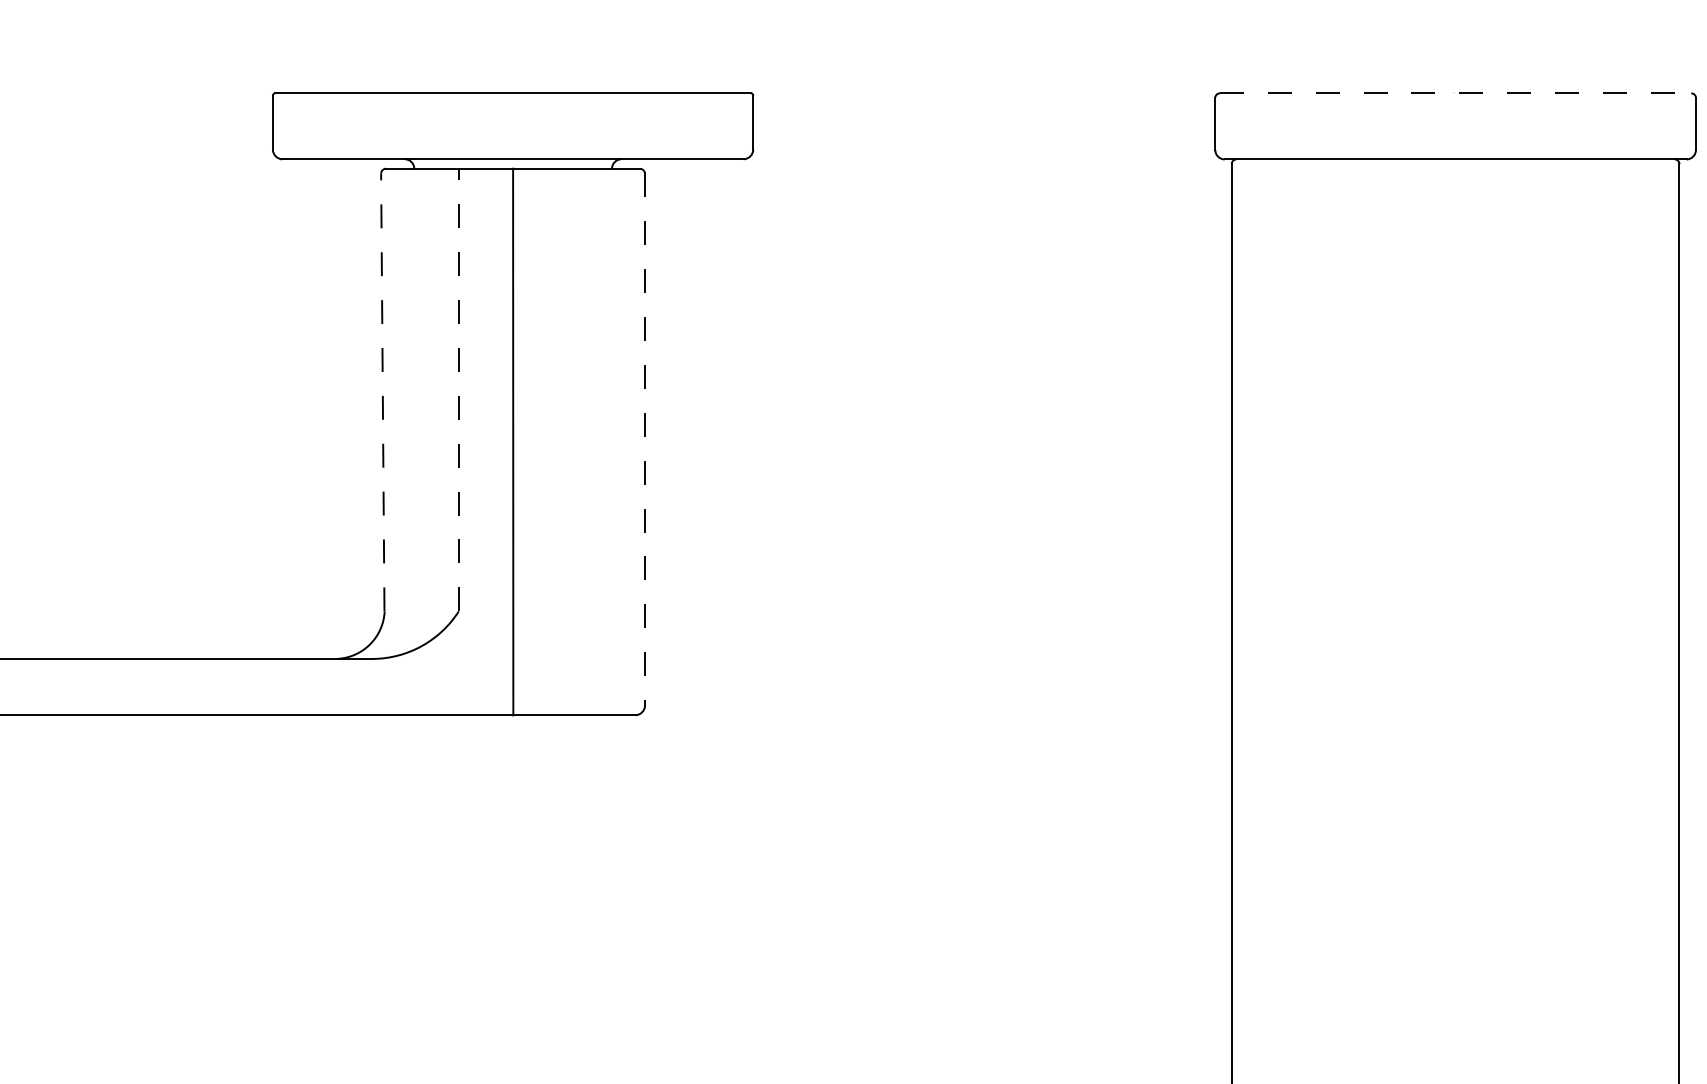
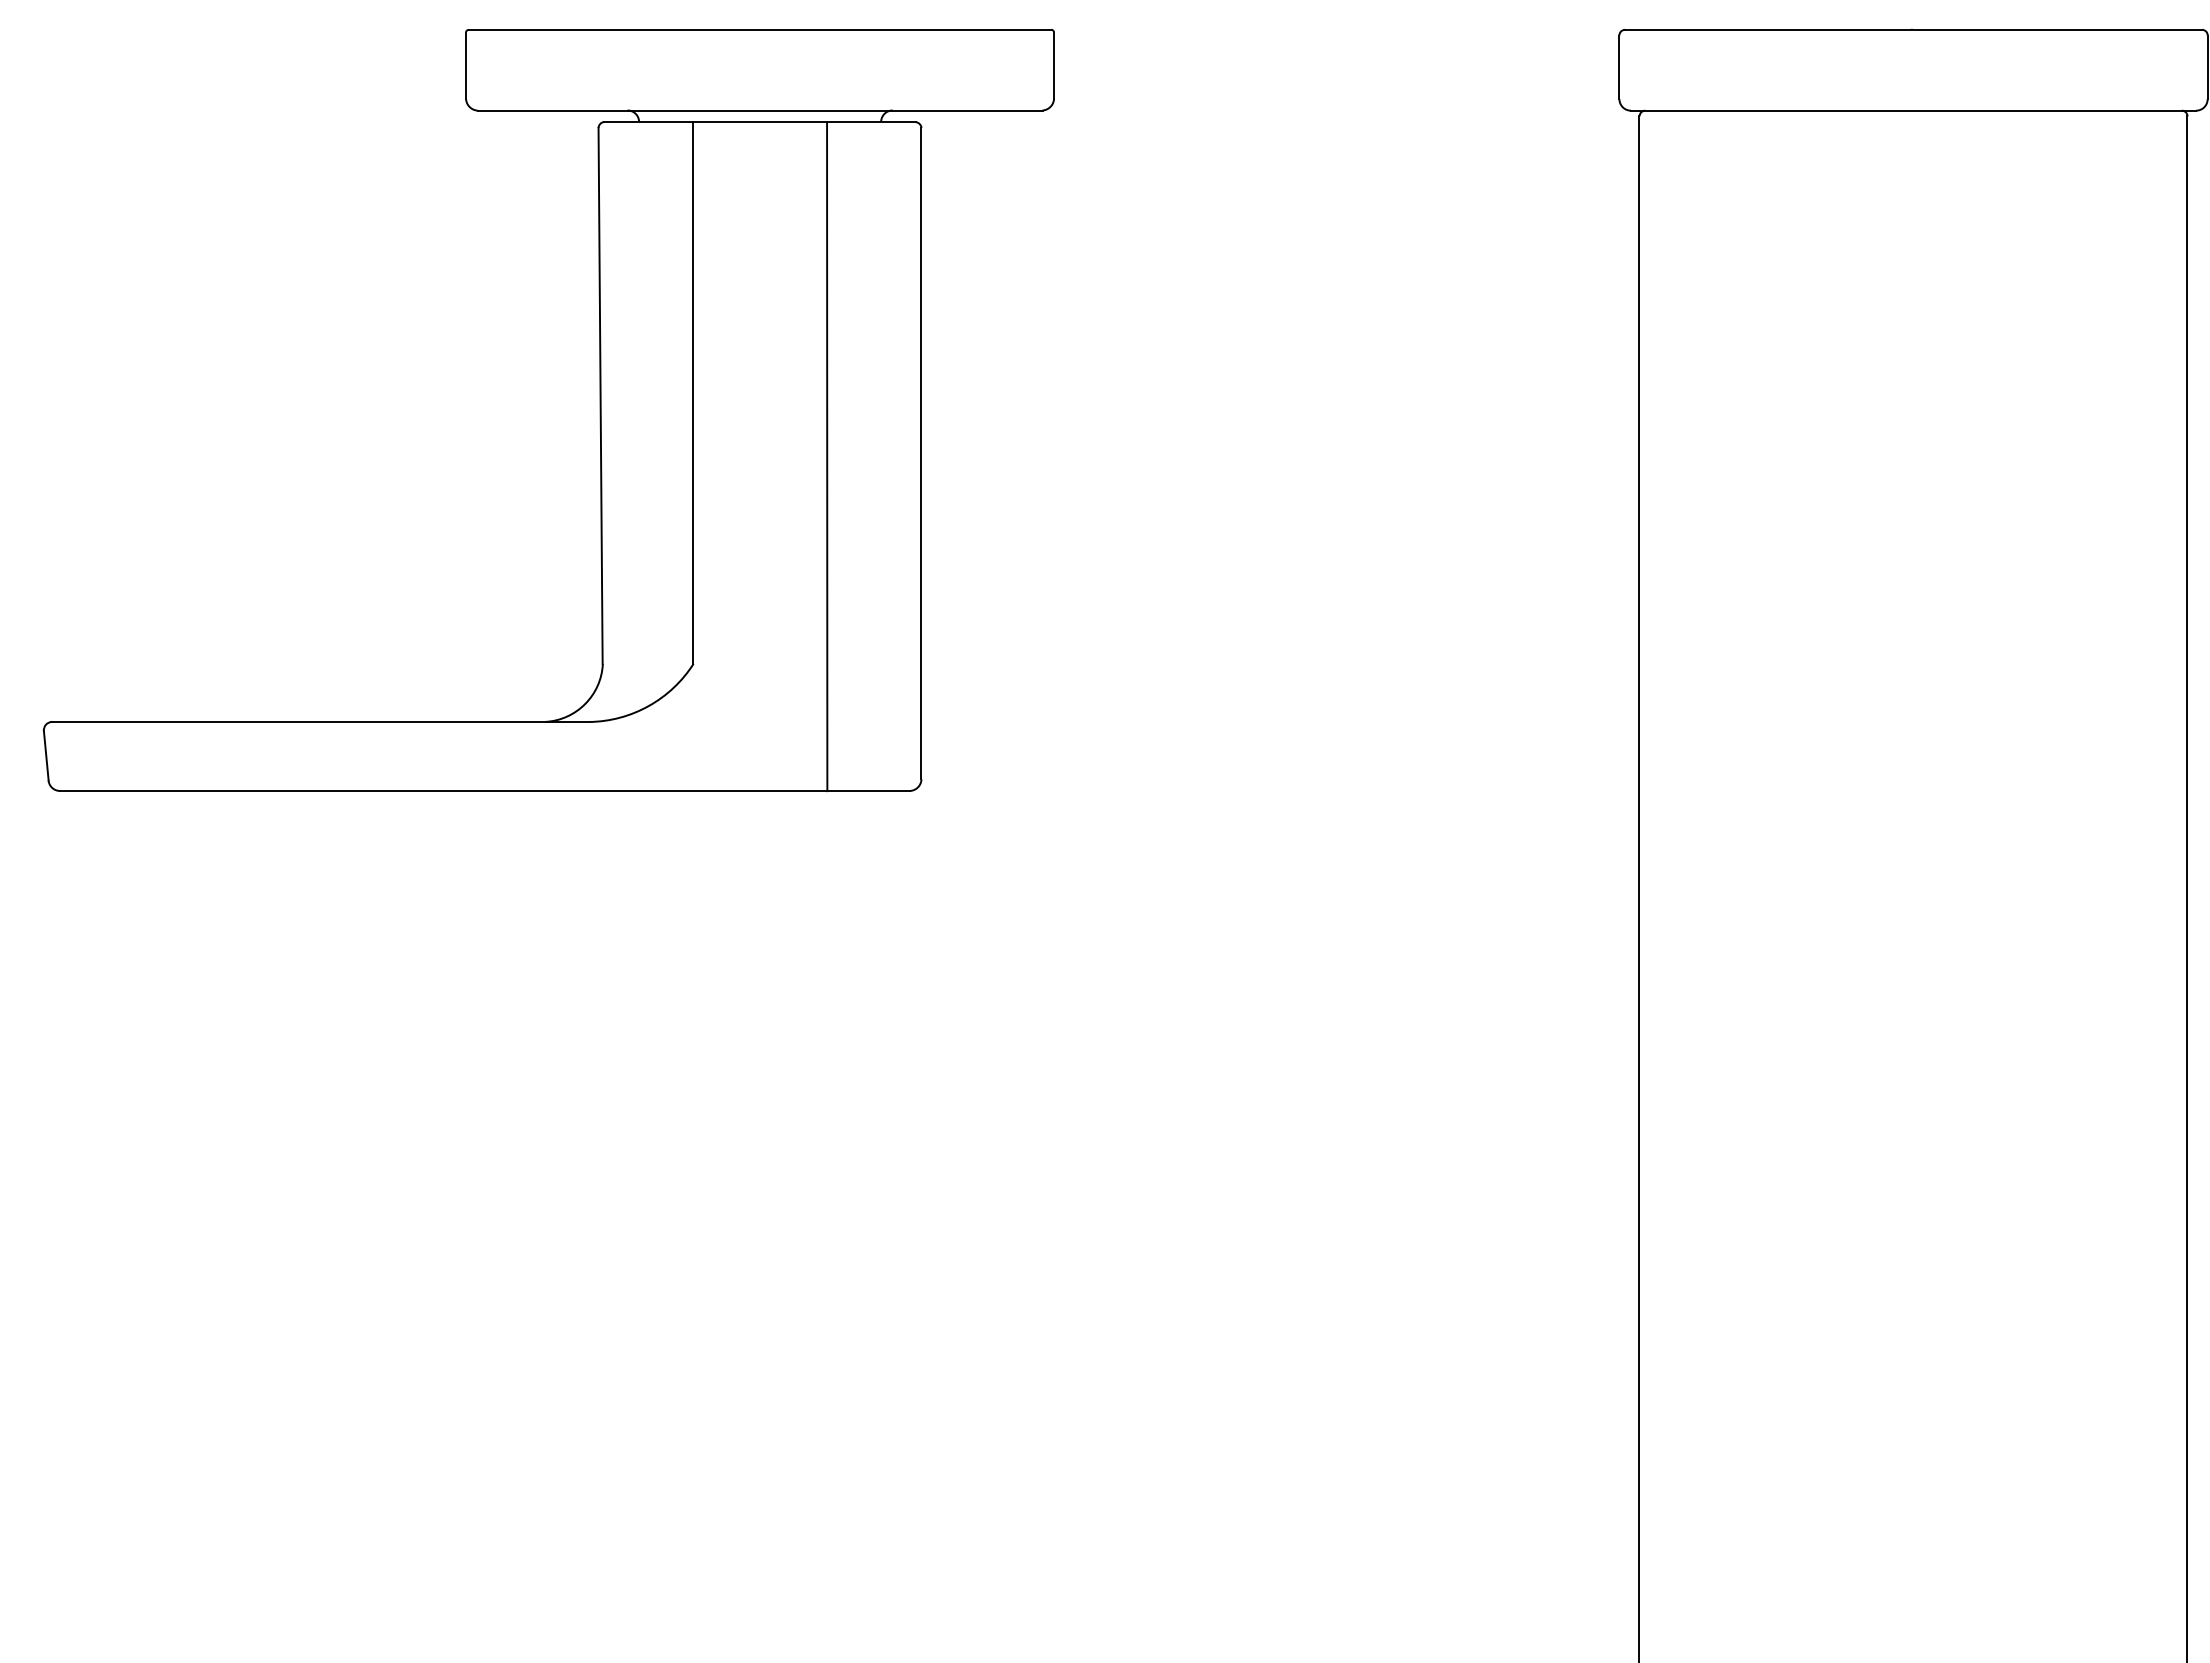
line: (1456, 93) -> (1914, 29), dashed -> solid
line: (458, 389) -> (693, 392), dashed -> solid
line: (382, 392) -> (600, 395), dashed -> solid
line: (645, 439) -> (921, 453), dashed -> solid
line: (513, 441) -> (827, 456), moved

